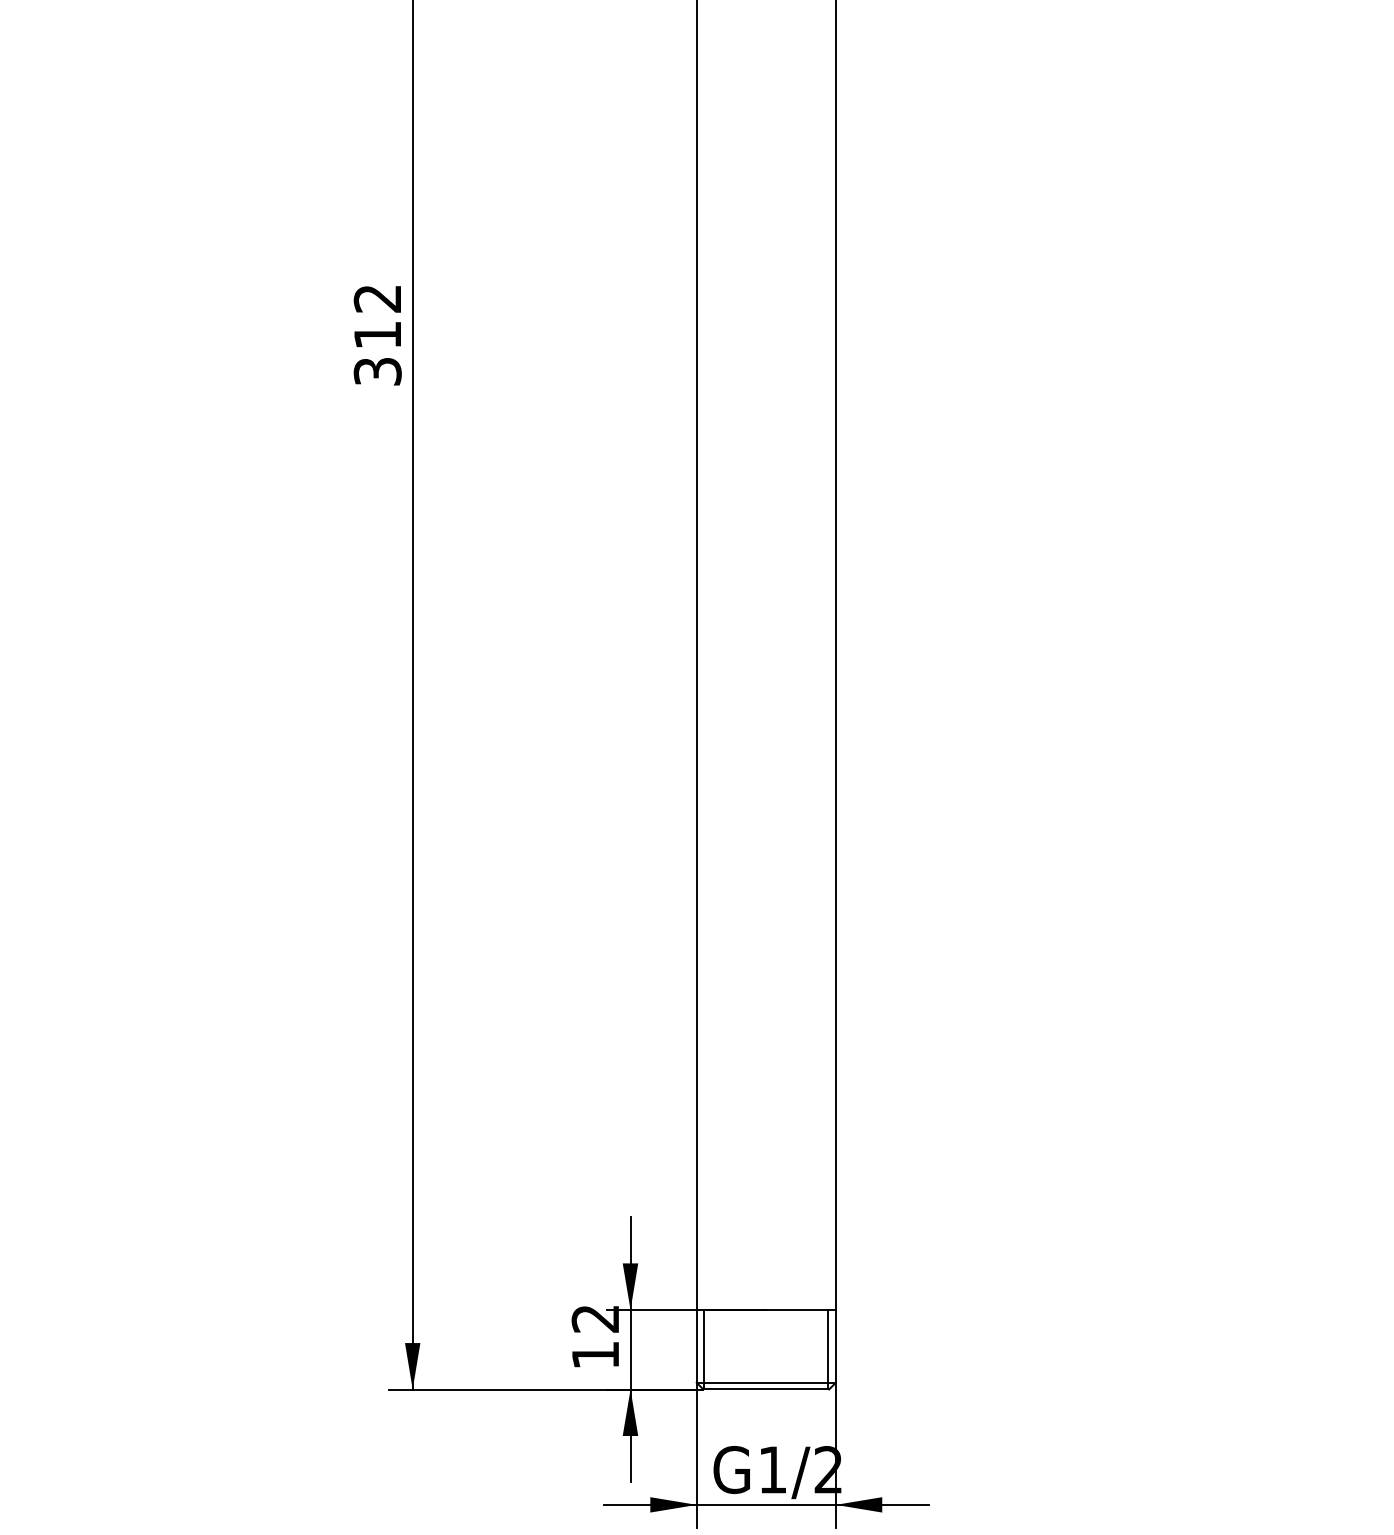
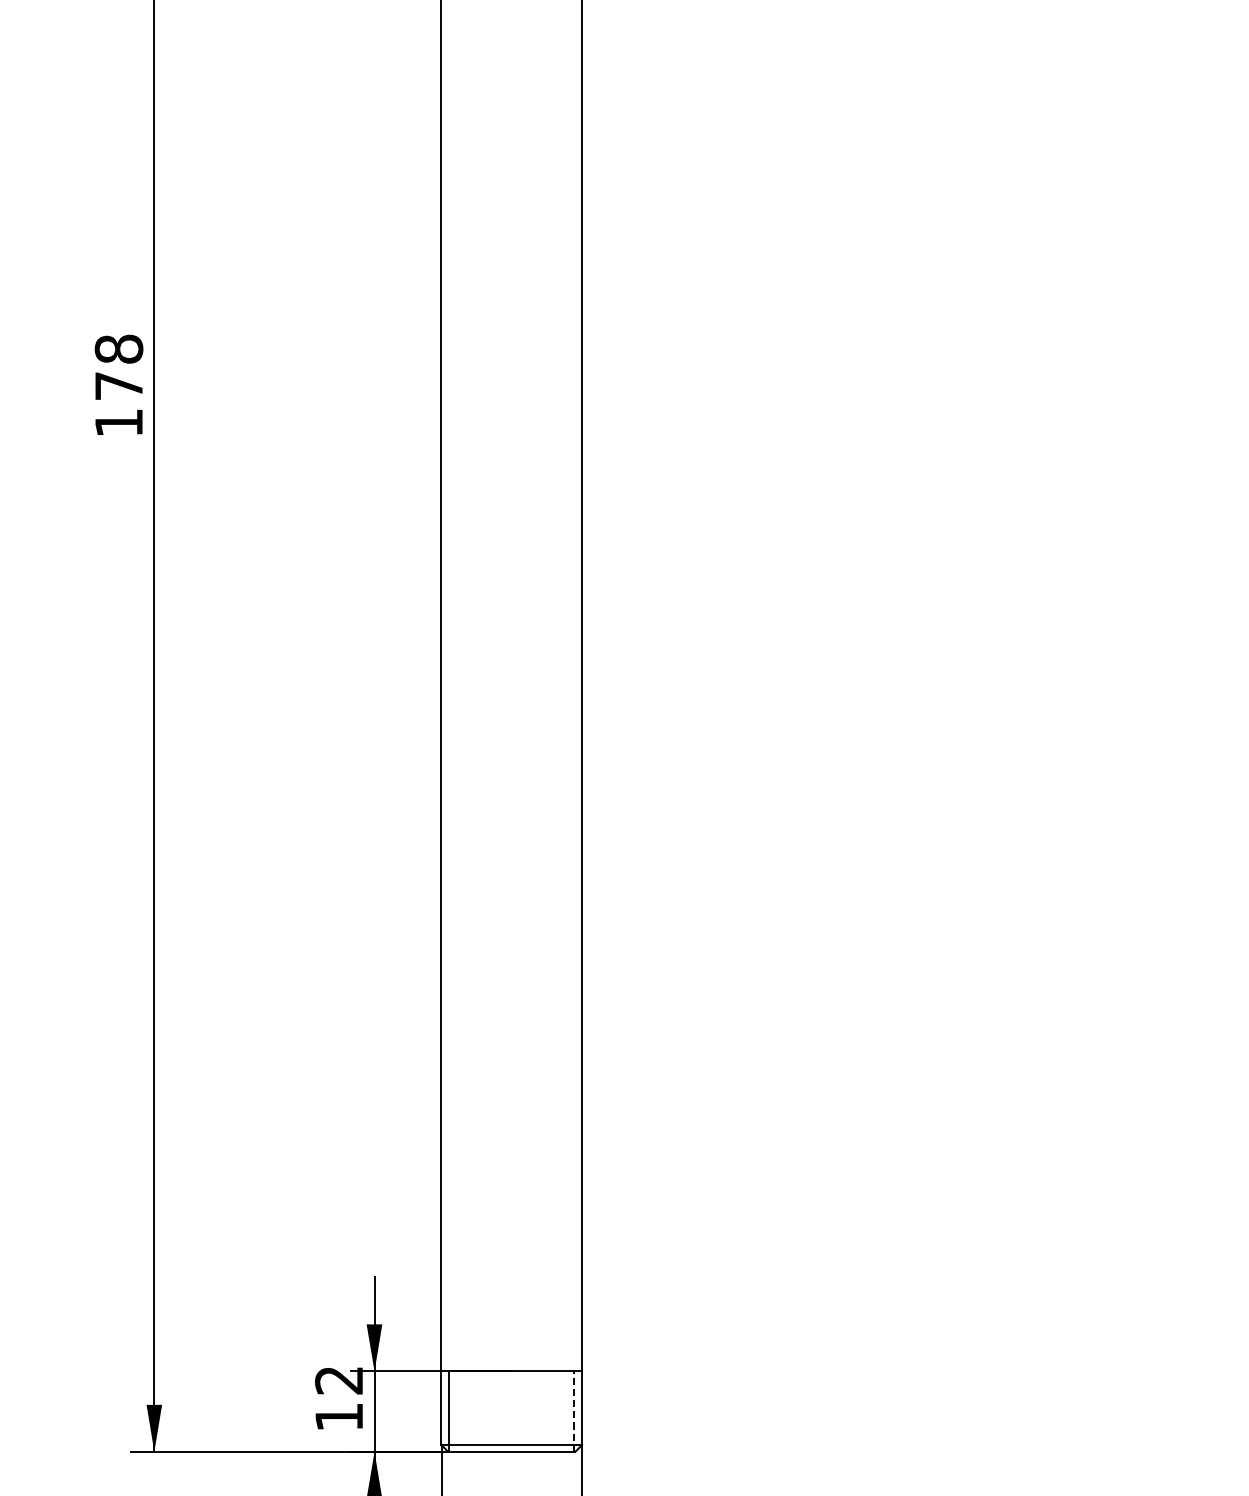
text: (377, 334) -> (118, 385), 312 -> 178
line: (828, 1349) -> (574, 1411), solid -> dashed

